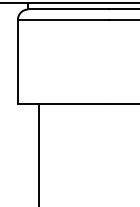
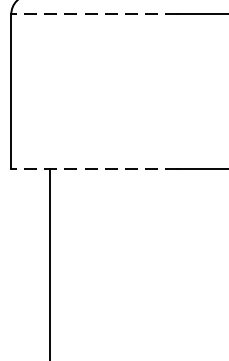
line: (62, 19) -> (93, 13), solid -> dashed
line: (62, 103) -> (93, 167), solid -> dashed

